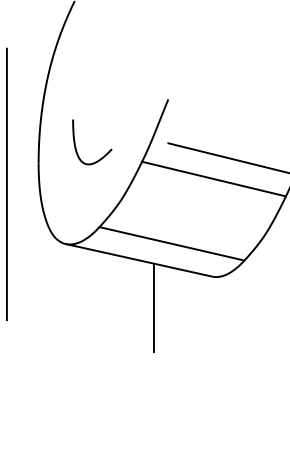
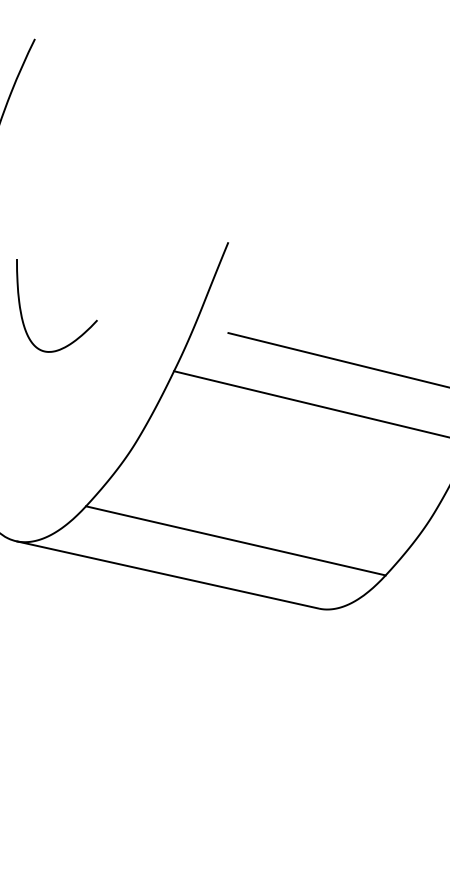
curve: (76, 146) -> (24, 314), moved
line: (154, 307) -> (199, 672), removed

